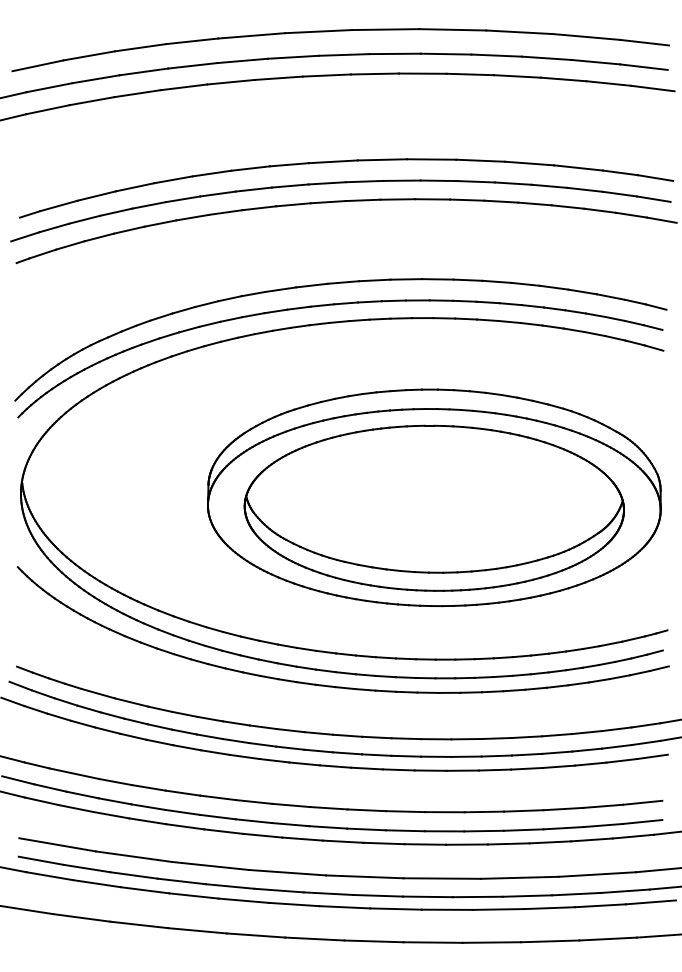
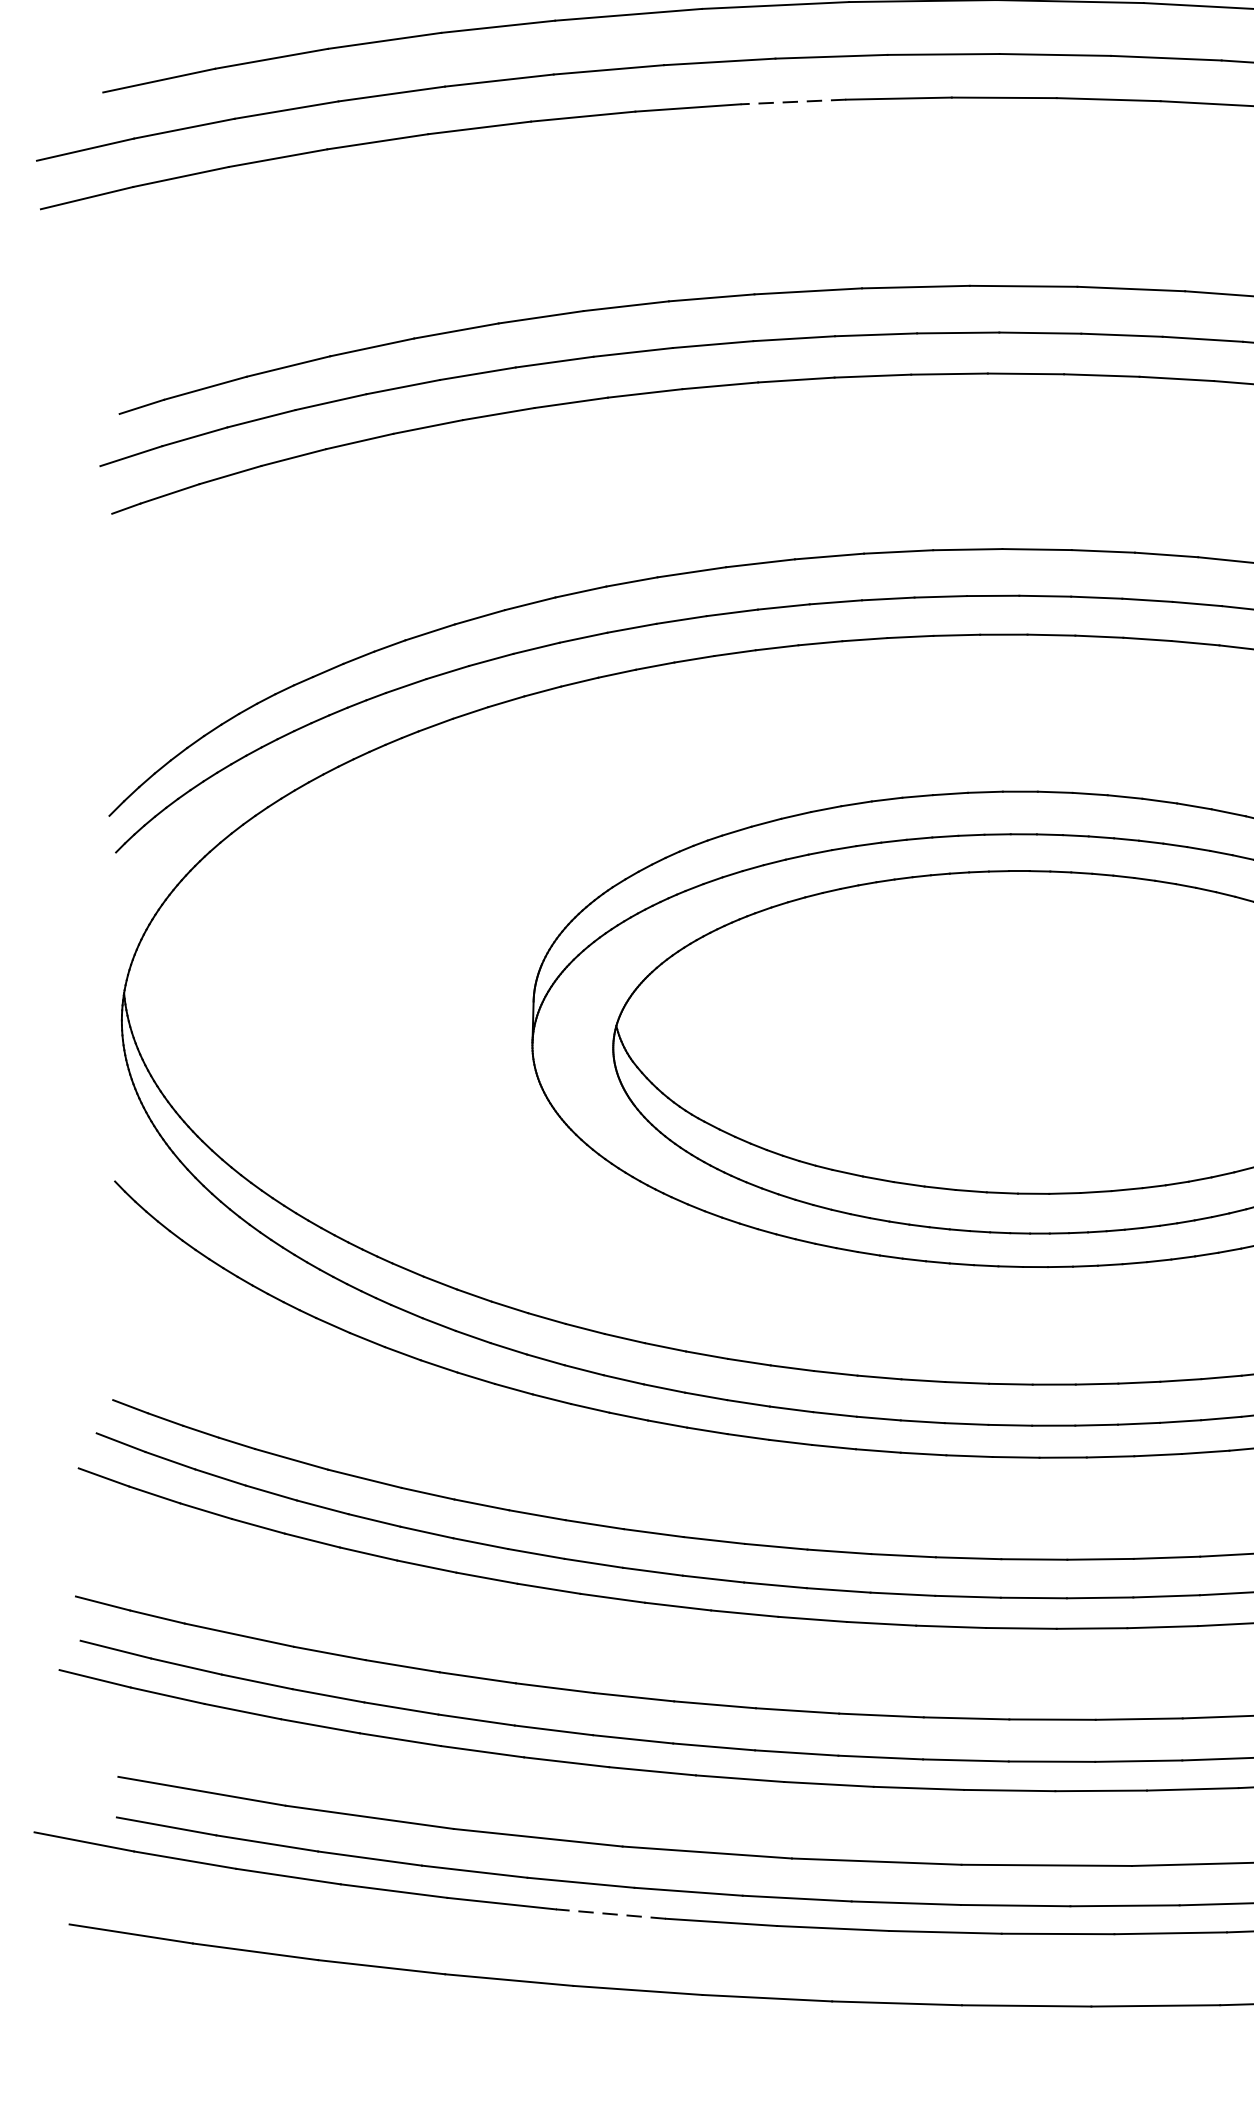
line: (326, 75) -> (792, 101), solid -> dashed
line: (243, 900) -> (610, 1913), solid -> dashed

